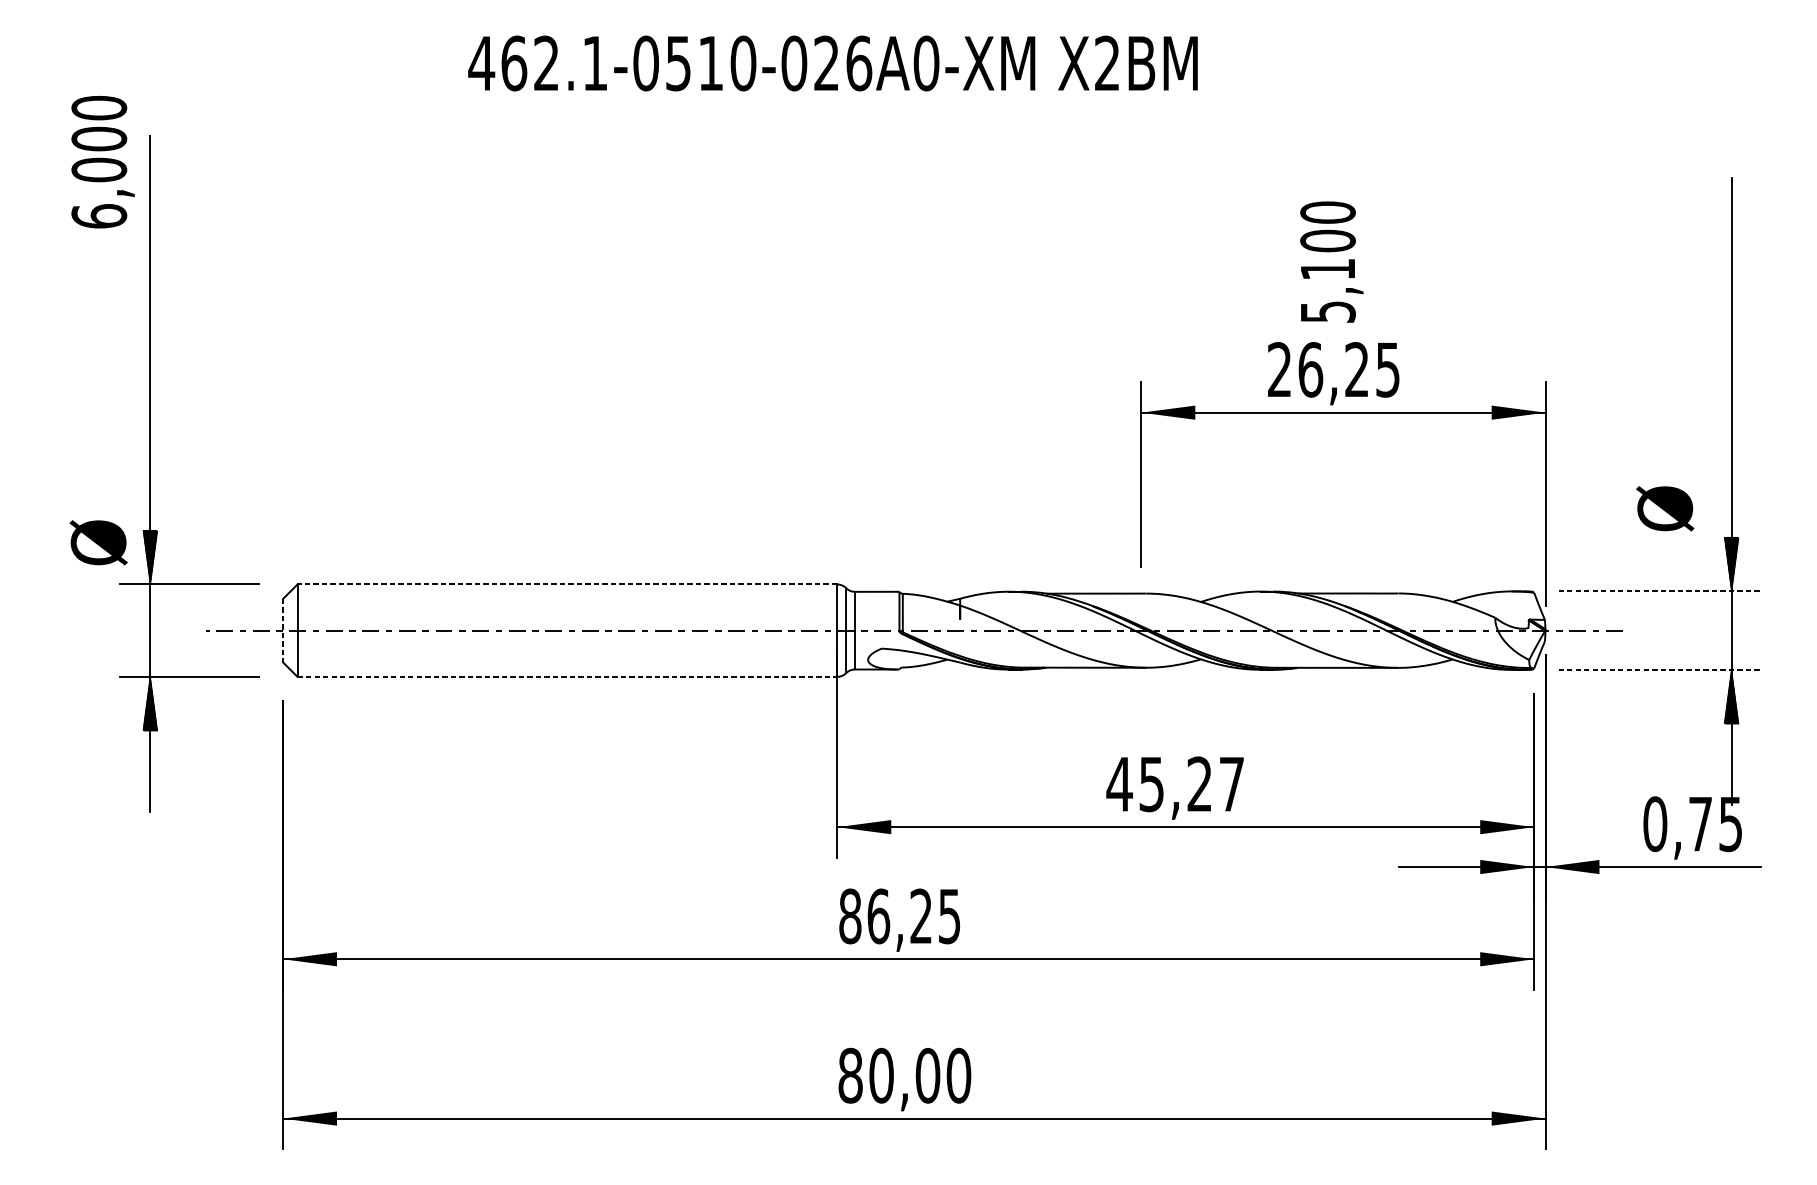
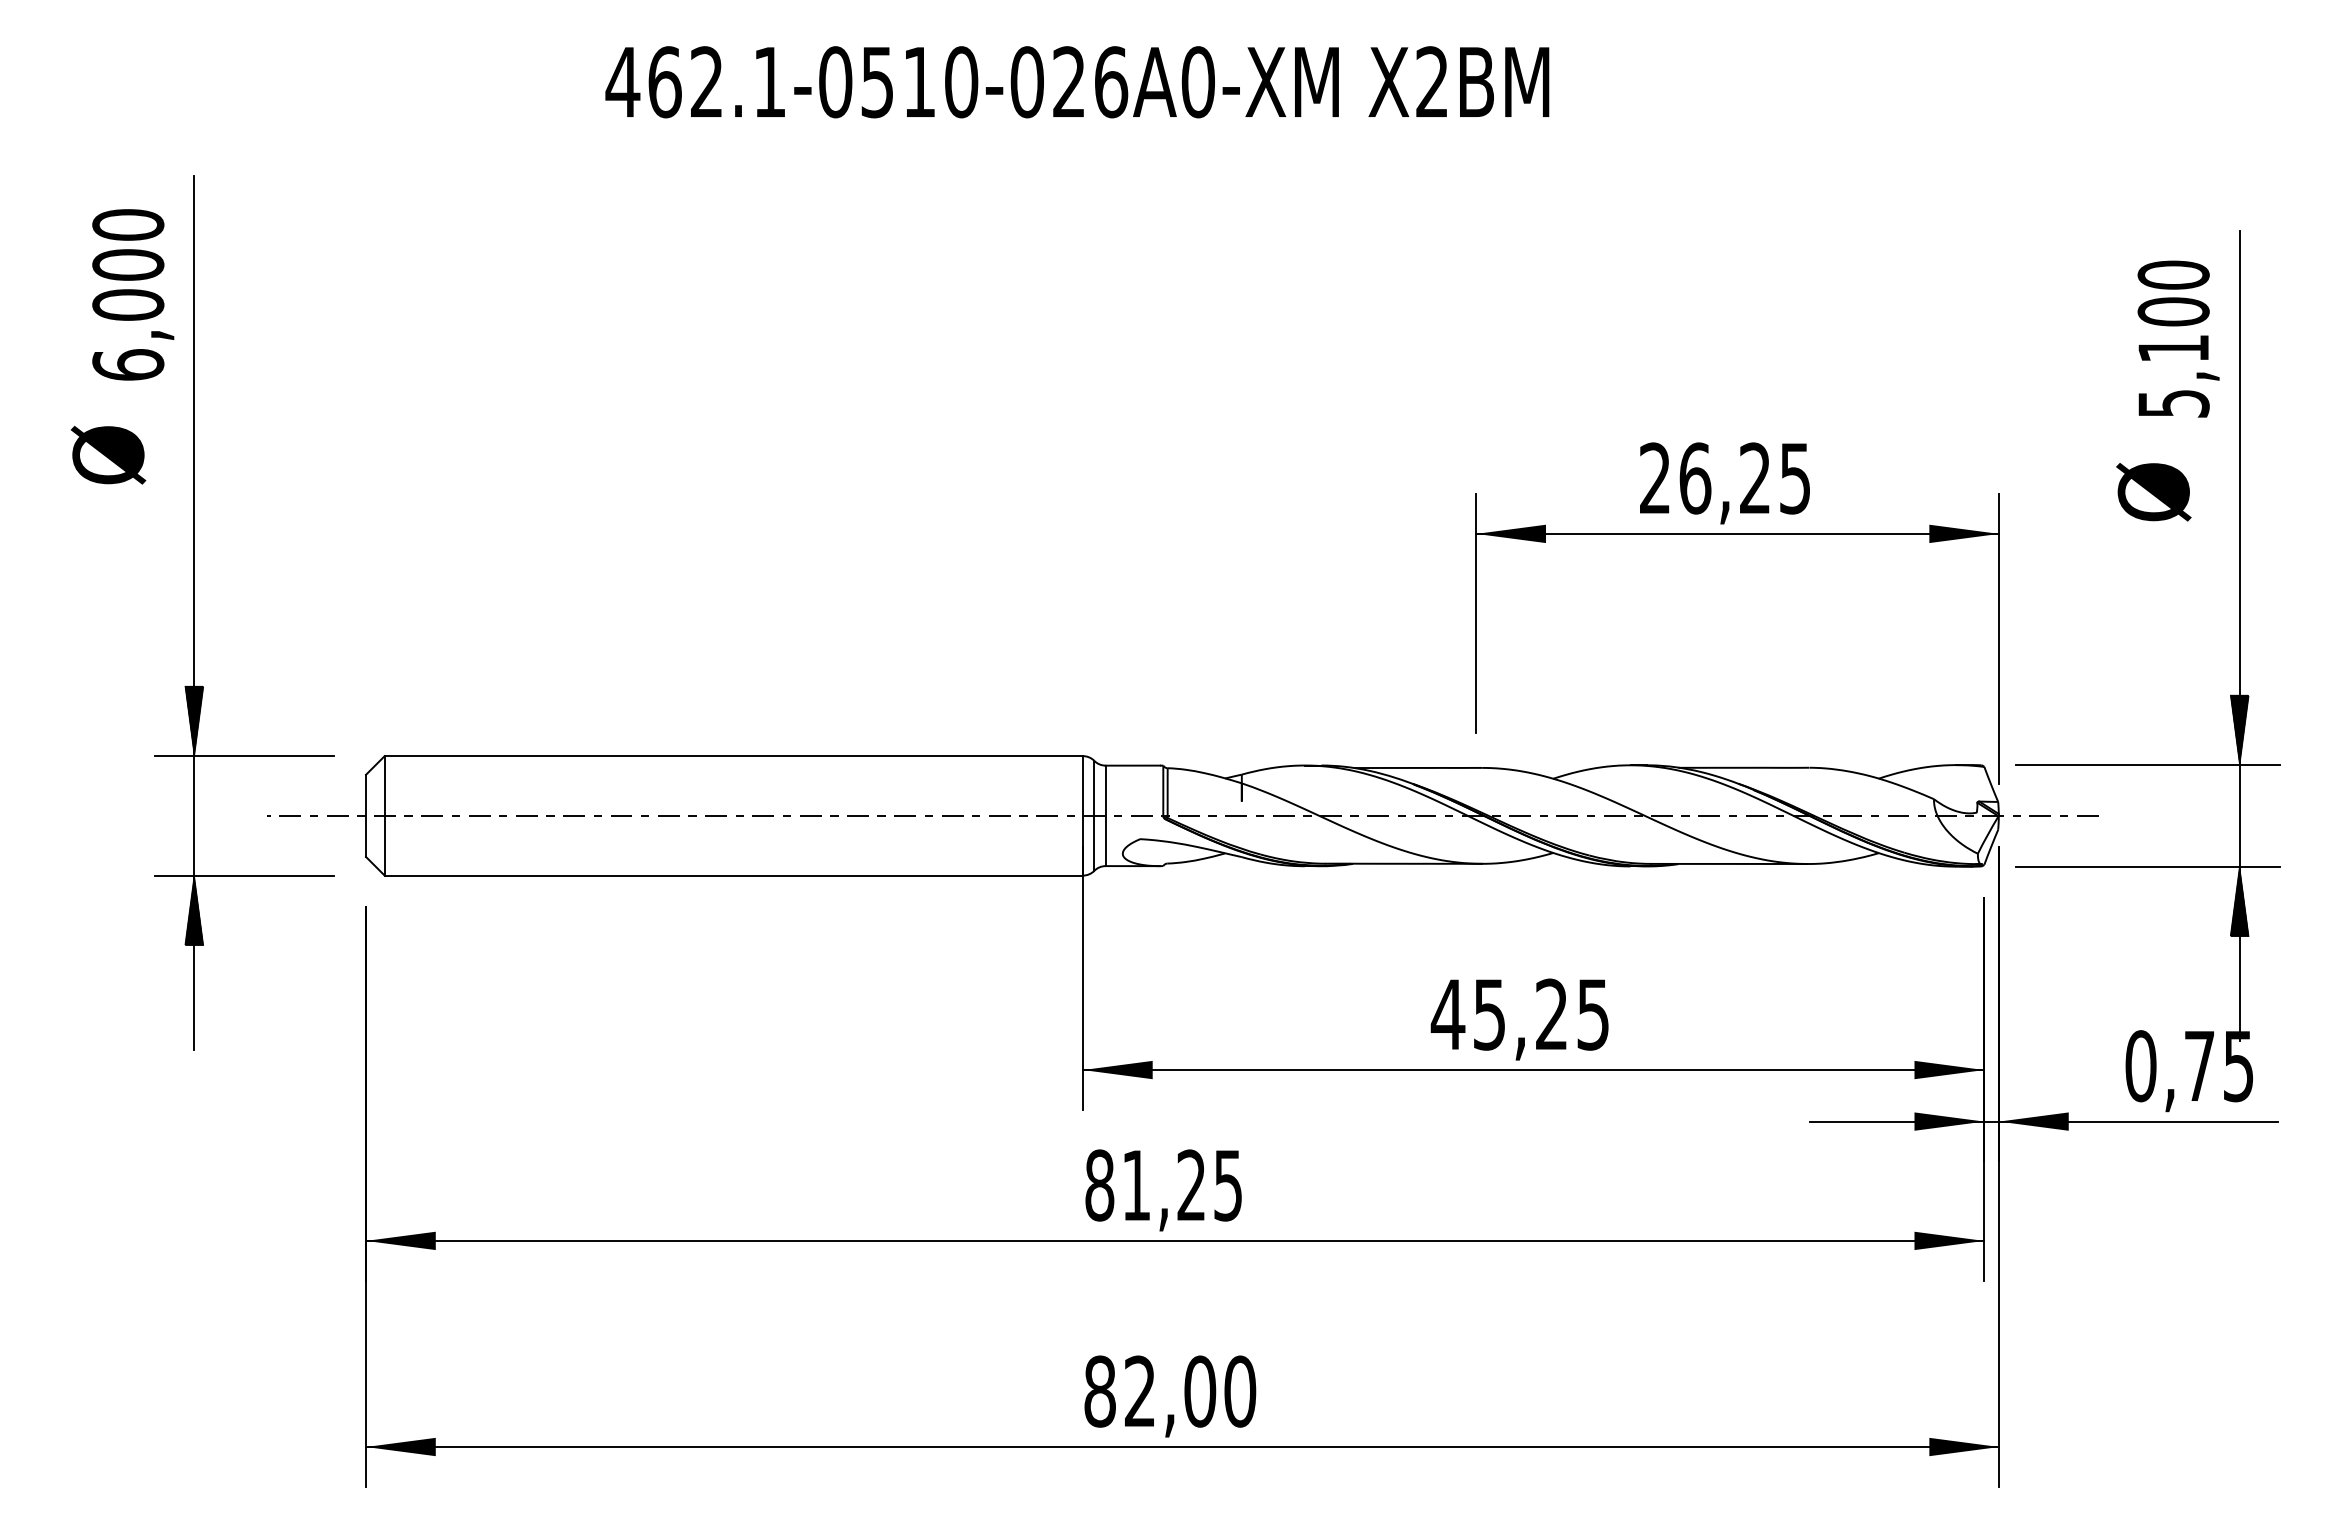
text: (103, 161) -> (133, 294), moved
text: (1331, 261) -> (2178, 338), moved
text: (1664, 509) -> (2153, 492), moved
text: (98, 543) -> (108, 455), moved
line: (567, 584) -> (733, 756), dashed -> solid
line: (1660, 591) -> (2147, 765), dashed -> solid
line: (283, 631) -> (366, 816), dashed -> solid
line: (1660, 669) -> (2147, 866), dashed -> solid
line: (567, 676) -> (734, 875), dashed -> solid
text: (1231, 784) -> (1592, 1014), 45,27 -> 45,25
text: (878, 916) -> (1136, 1185), 86,25 -> 81,25
text: (881, 1075) -> (1140, 1391), 80,00 -> 82,00

